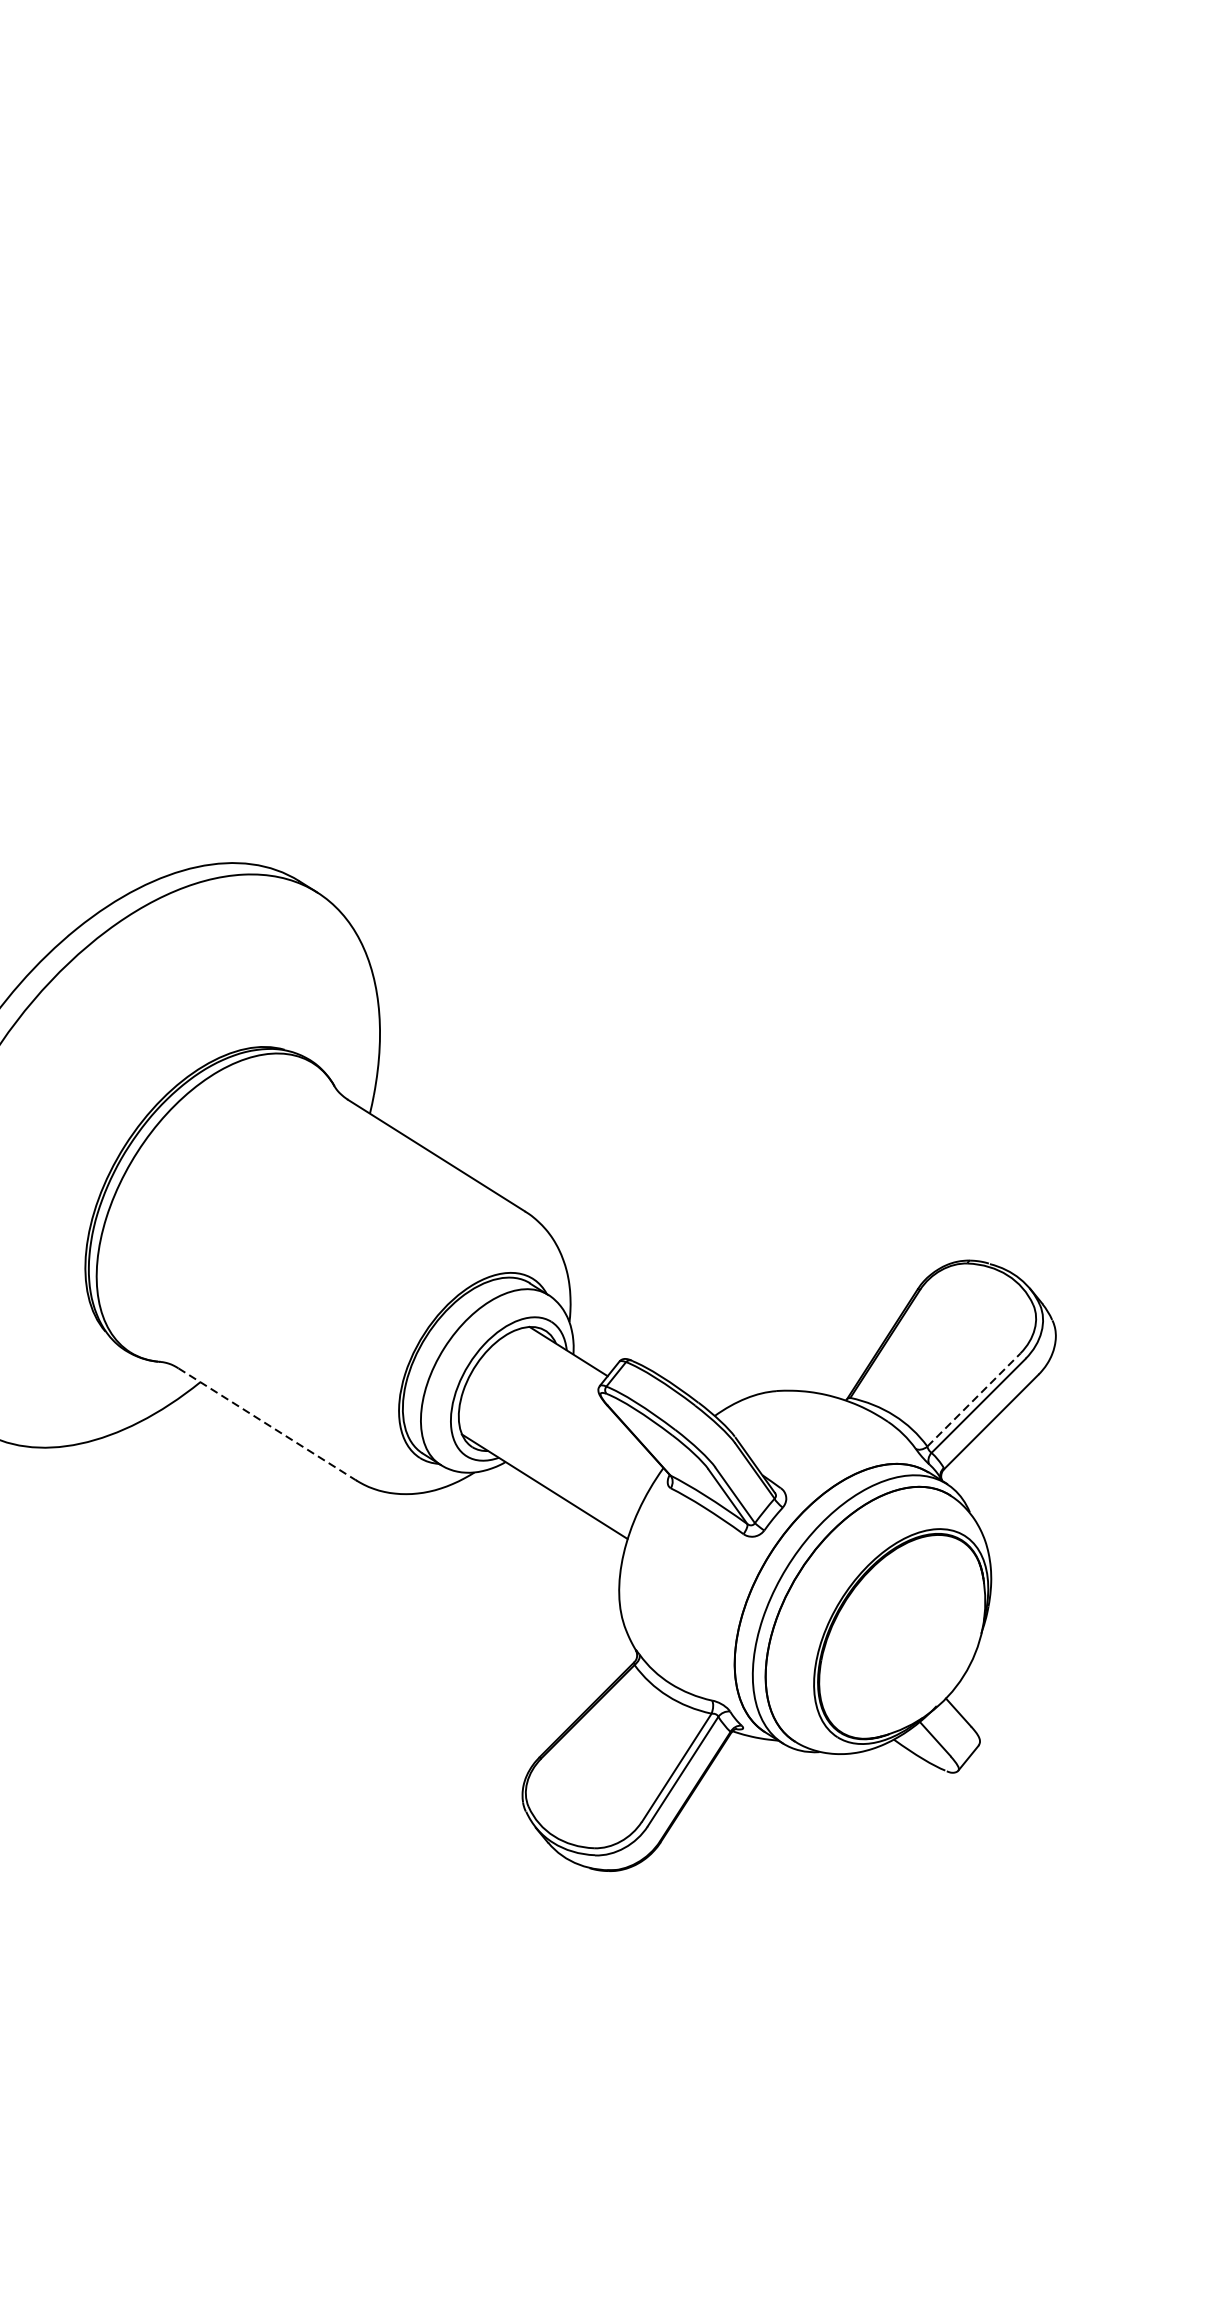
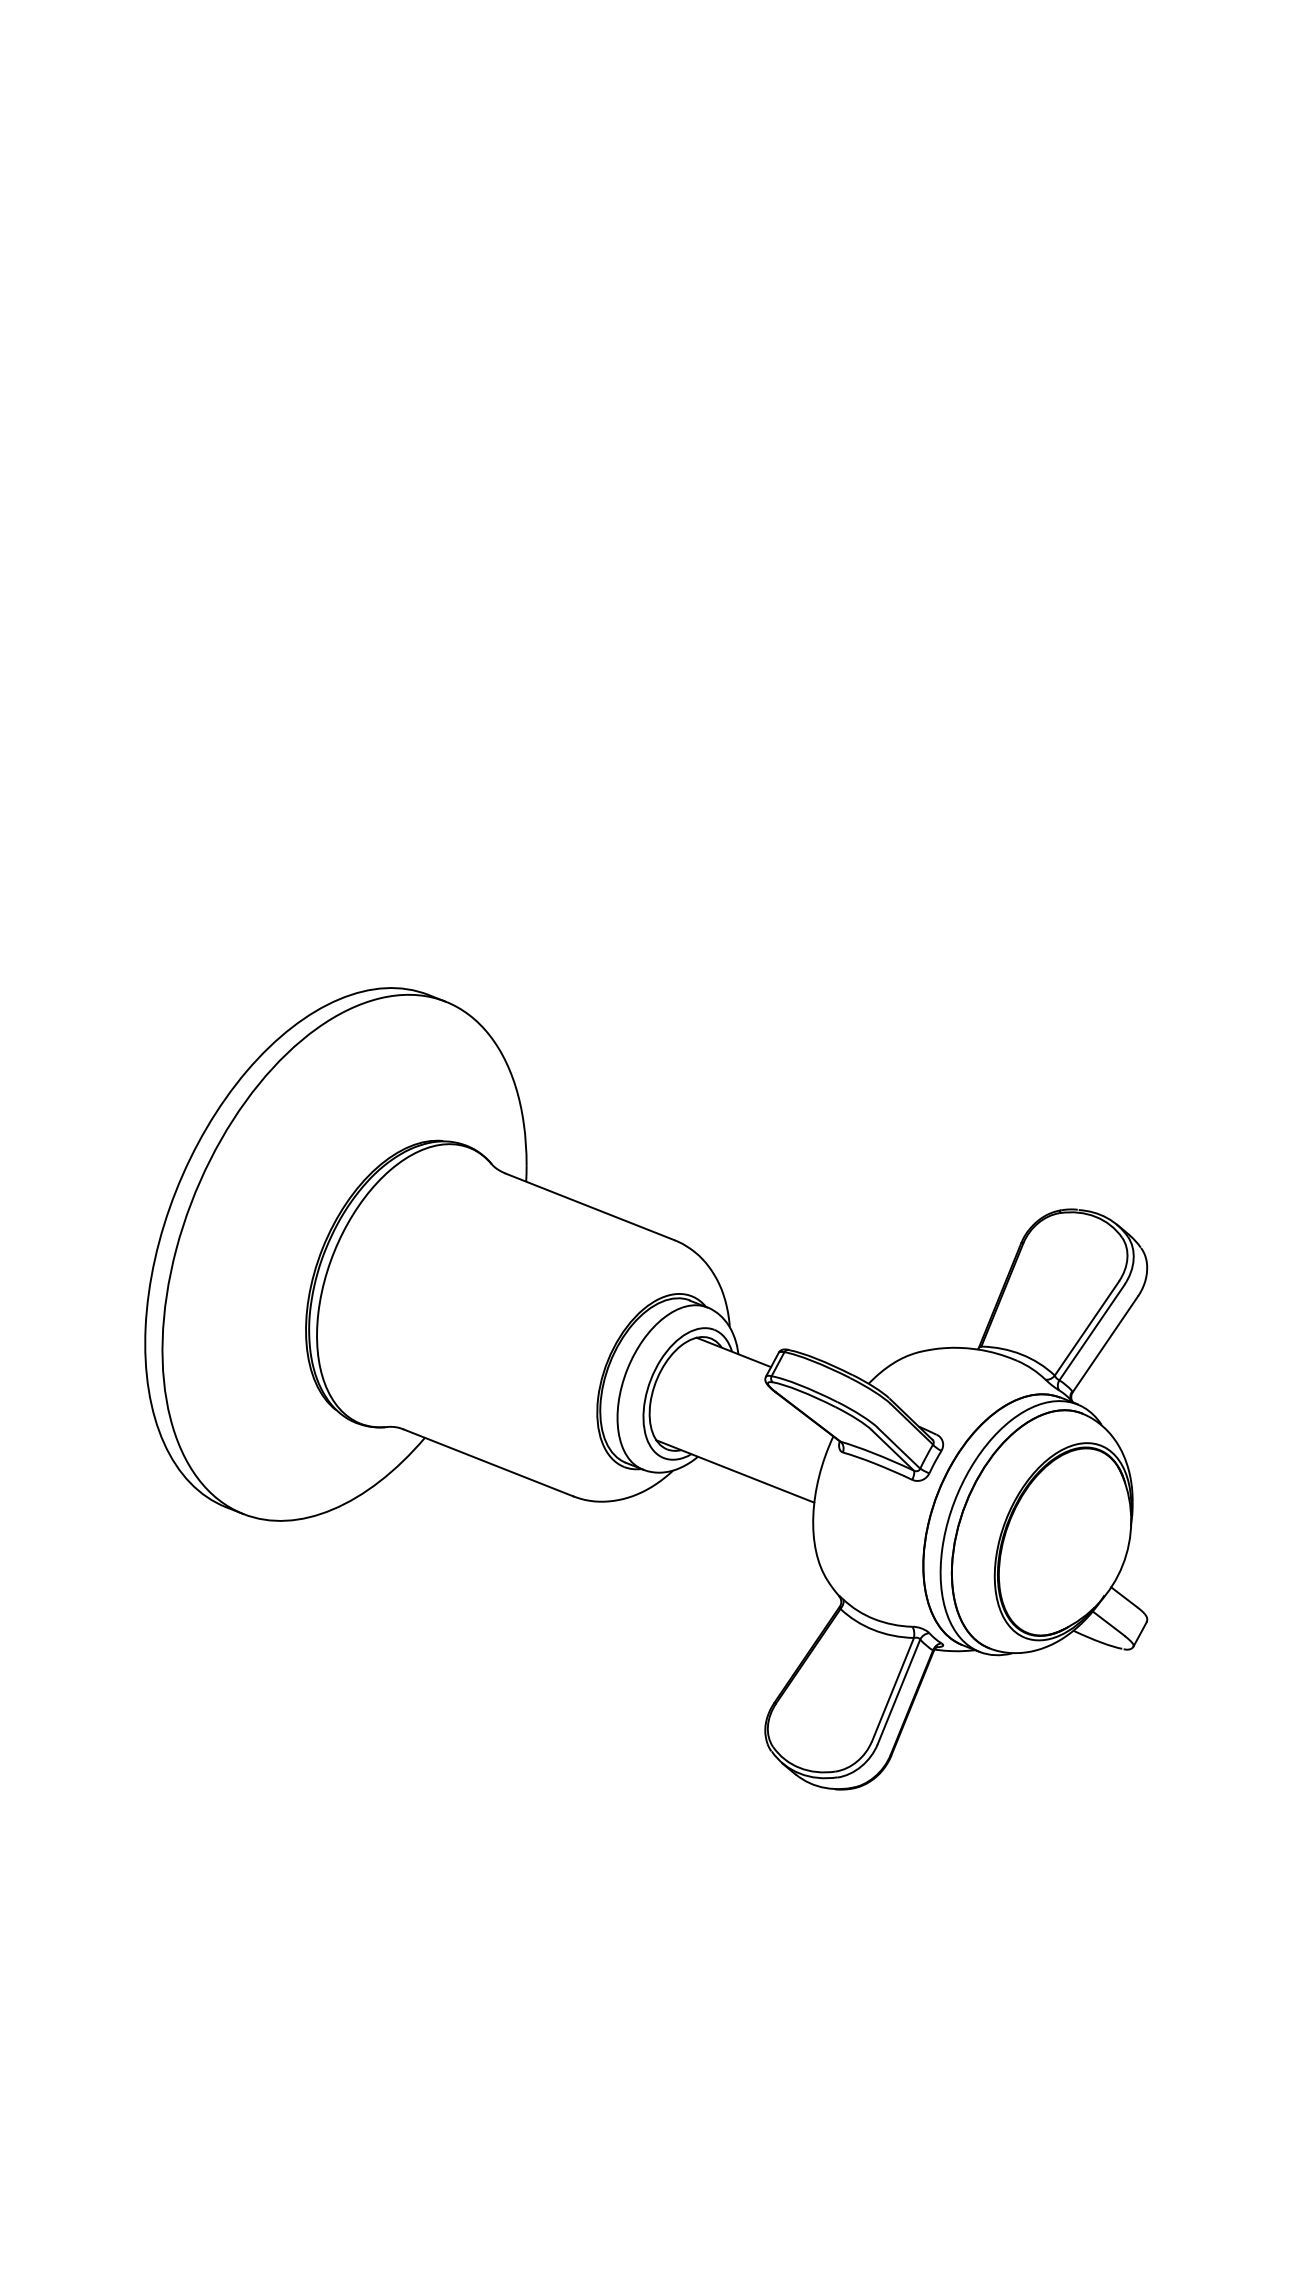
line: (974, 1399) -> (1087, 1327), dashed -> solid
line: (267, 1423) -> (488, 1462), dashed -> solid

